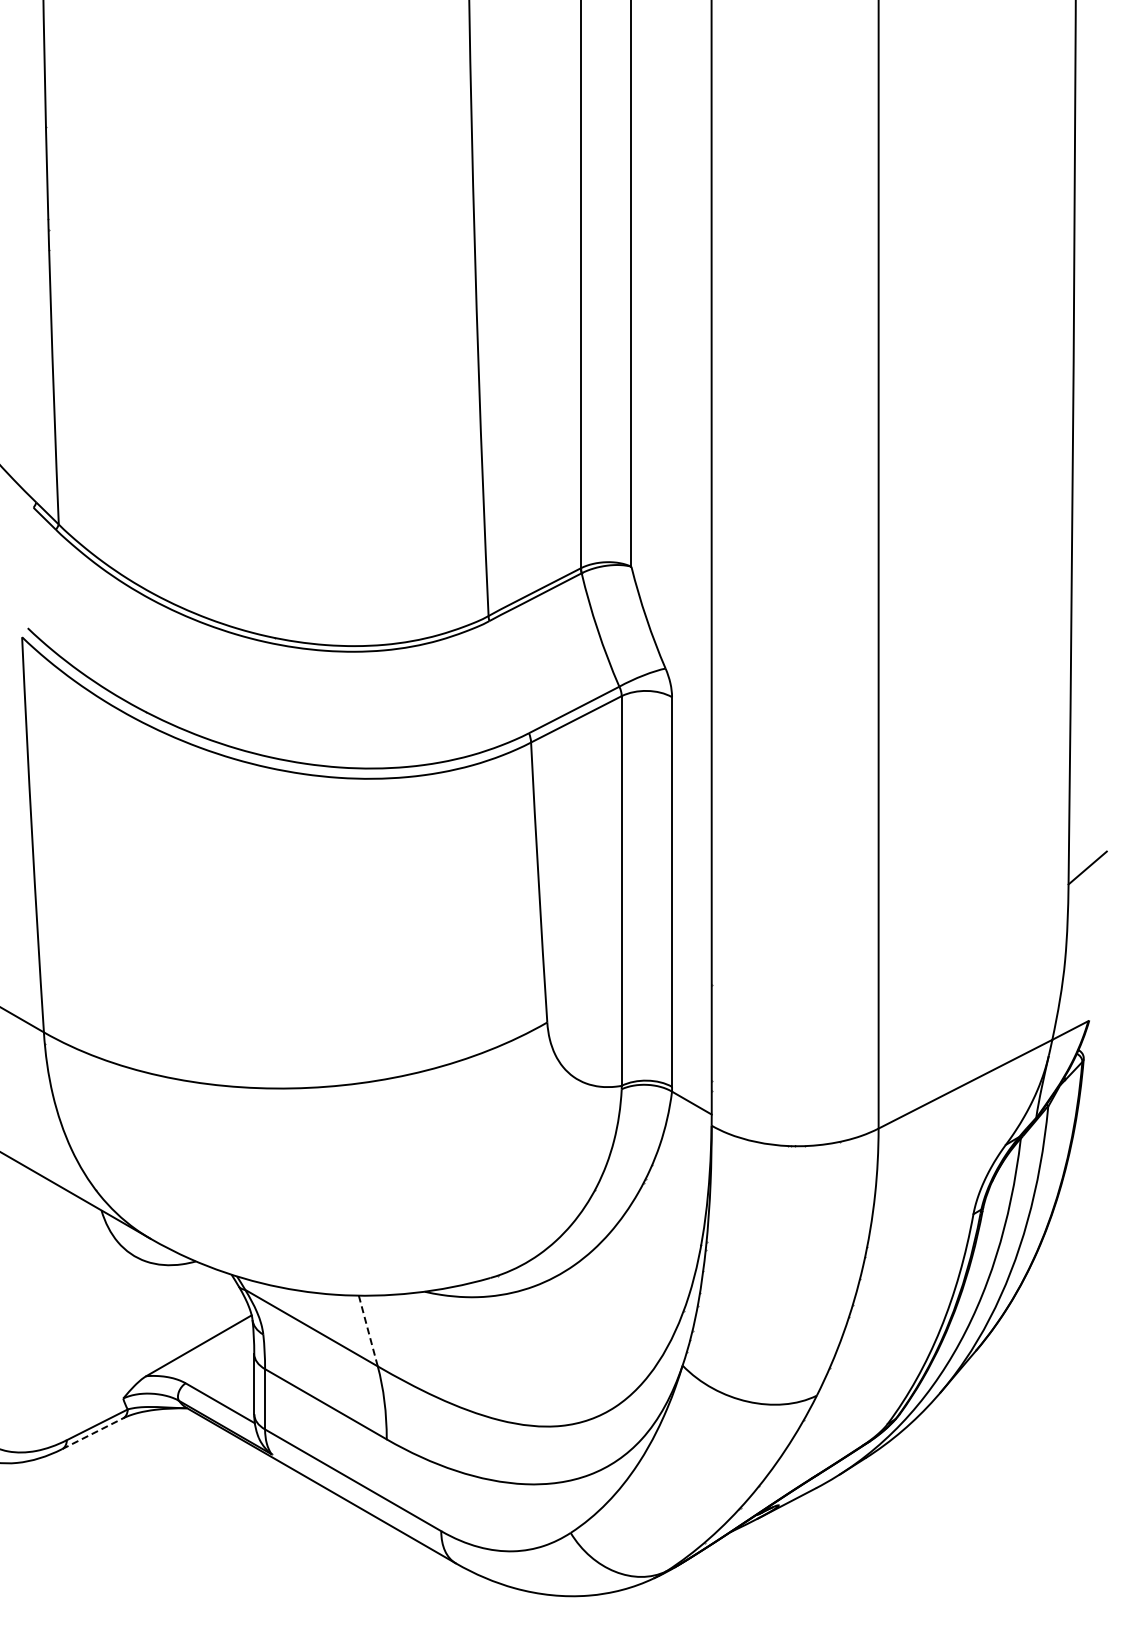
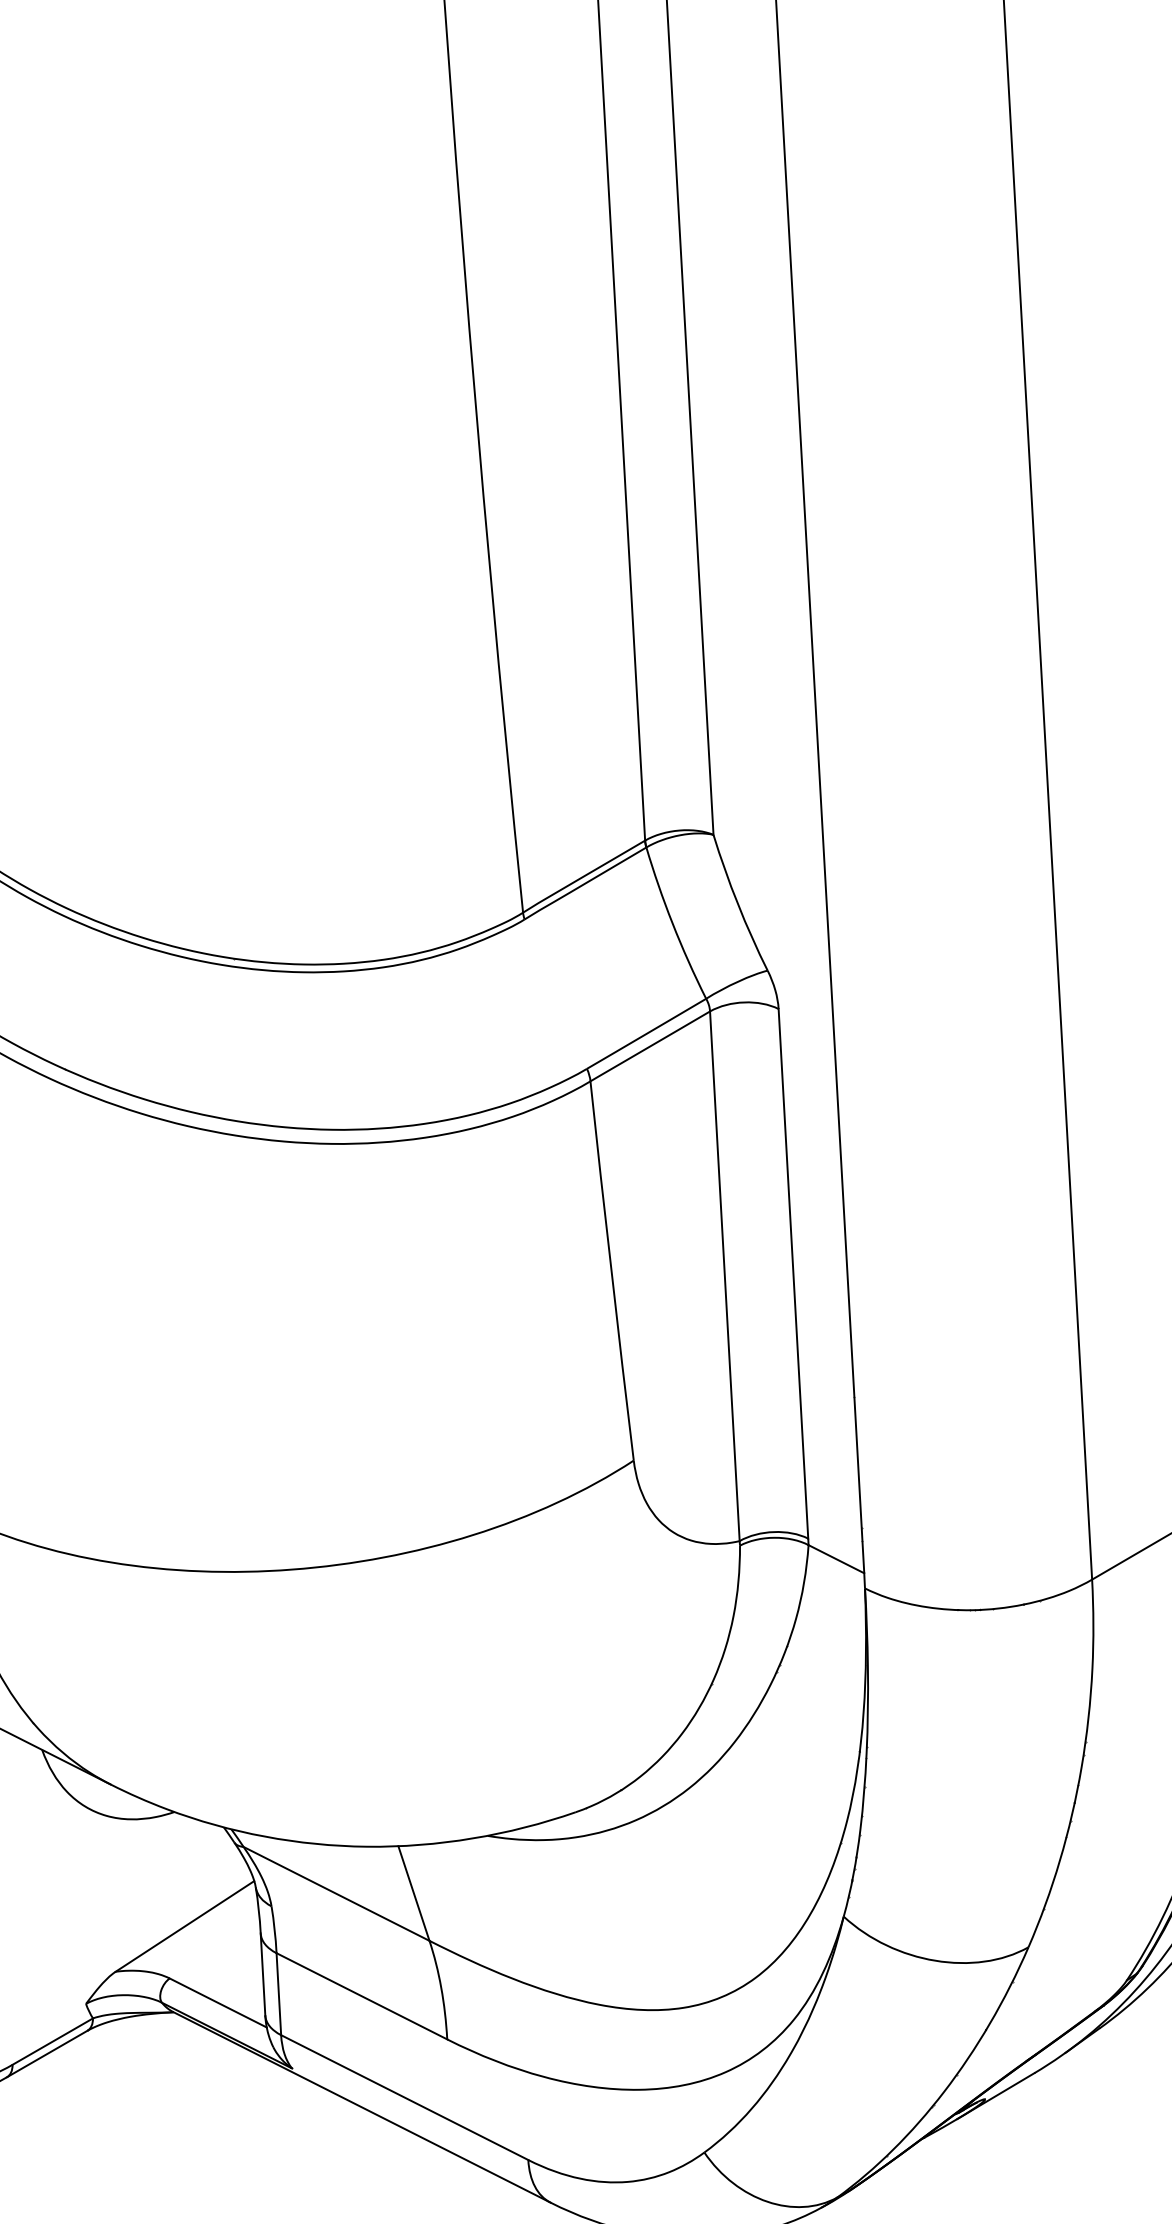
line: (368, 1331) -> (414, 1894), dashed -> solid
line: (93, 1433) -> (48, 2053), dashed -> solid

